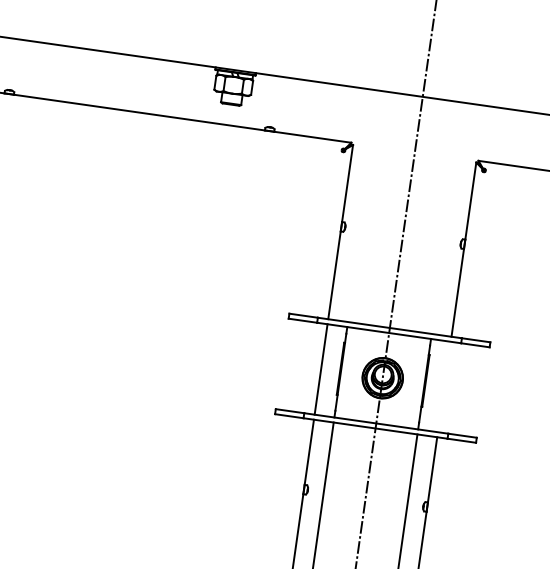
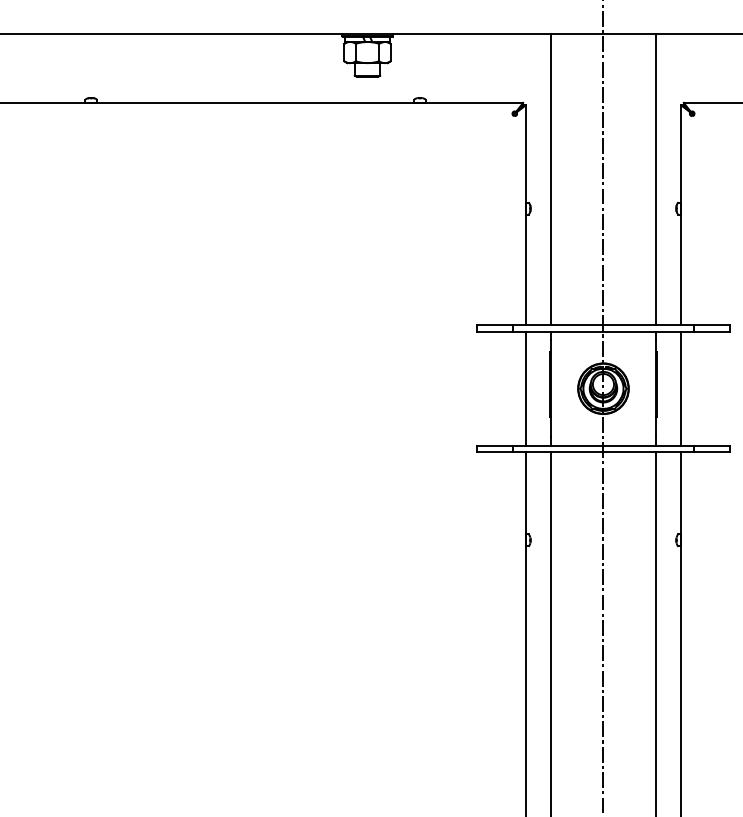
line: (364, 206) -> (550, 179), added
line: (448, 218) -> (656, 179), added
line: (444, 386) -> (681, 388), added

